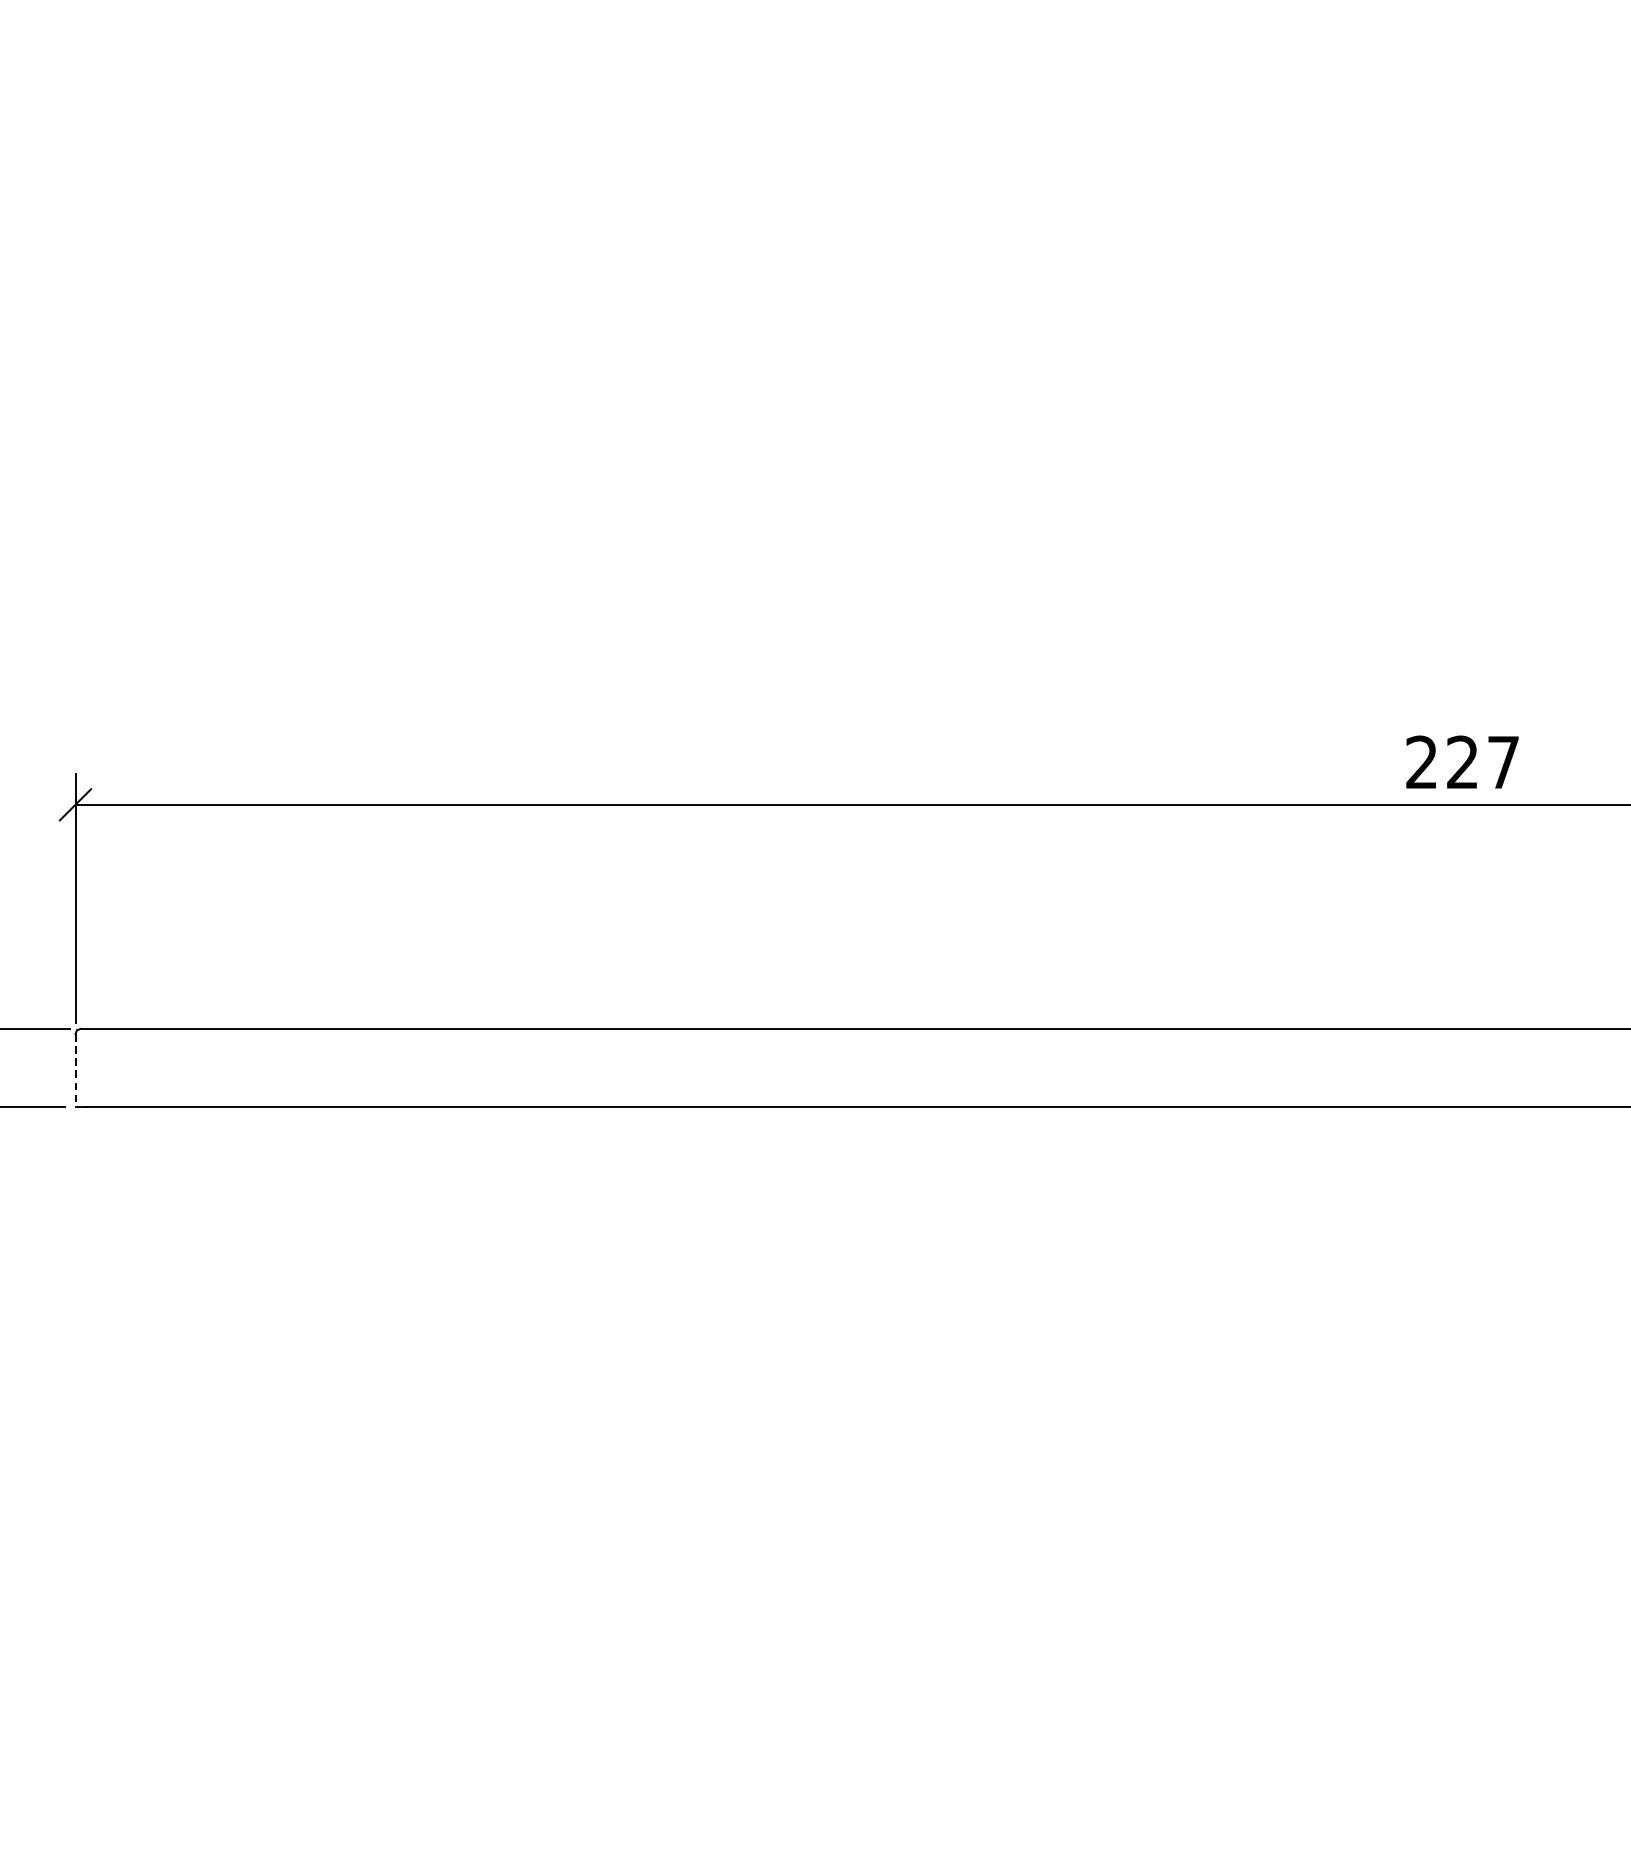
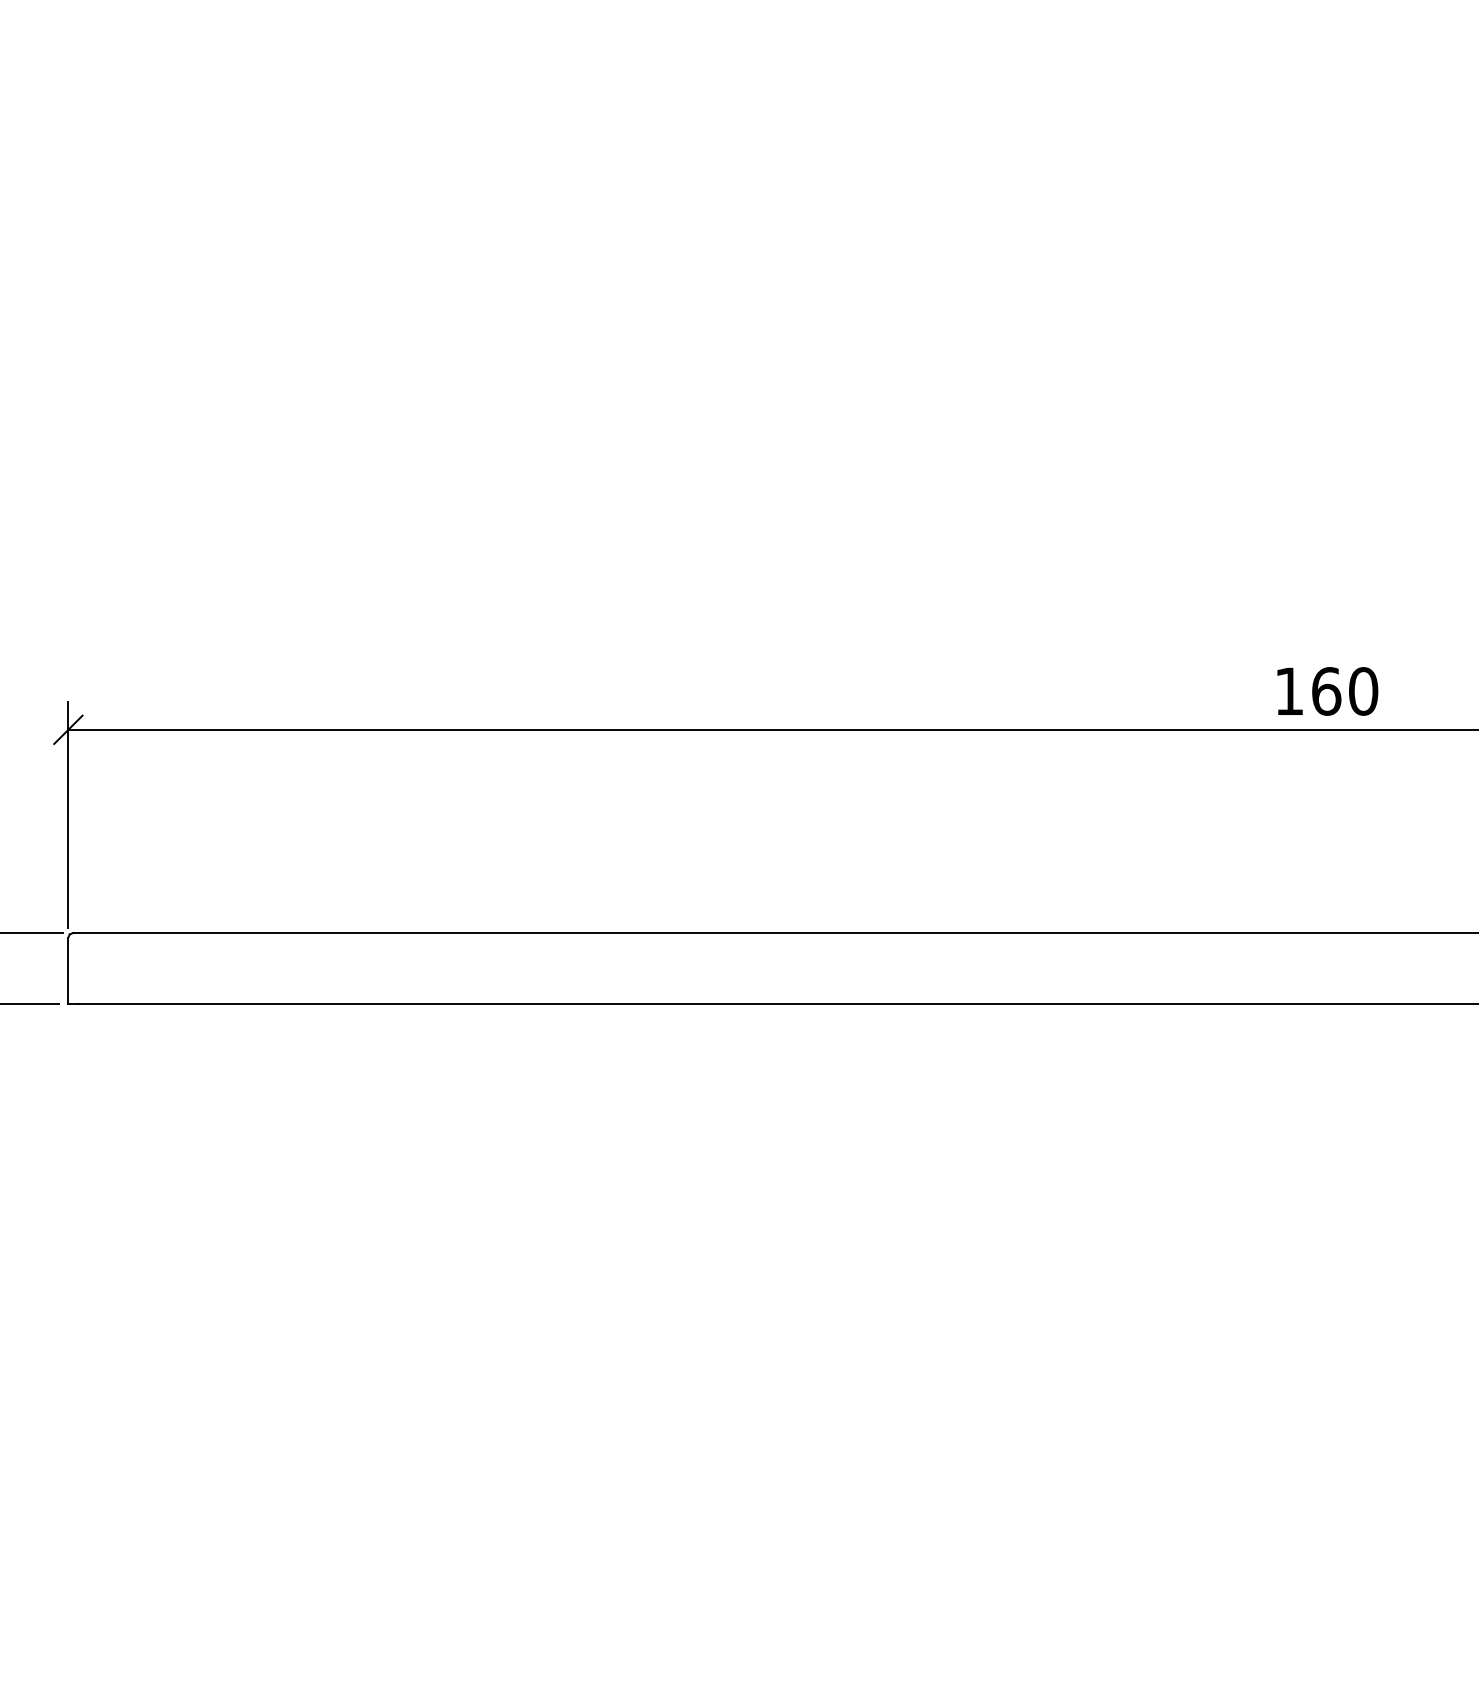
text: (1462, 762) -> (1326, 691), 227 -> 160
line: (75, 1071) -> (68, 971), dashed -> solid

